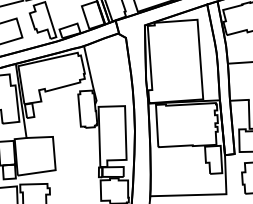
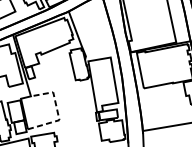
line: (54, 159) -> (57, 111), solid -> dashed

